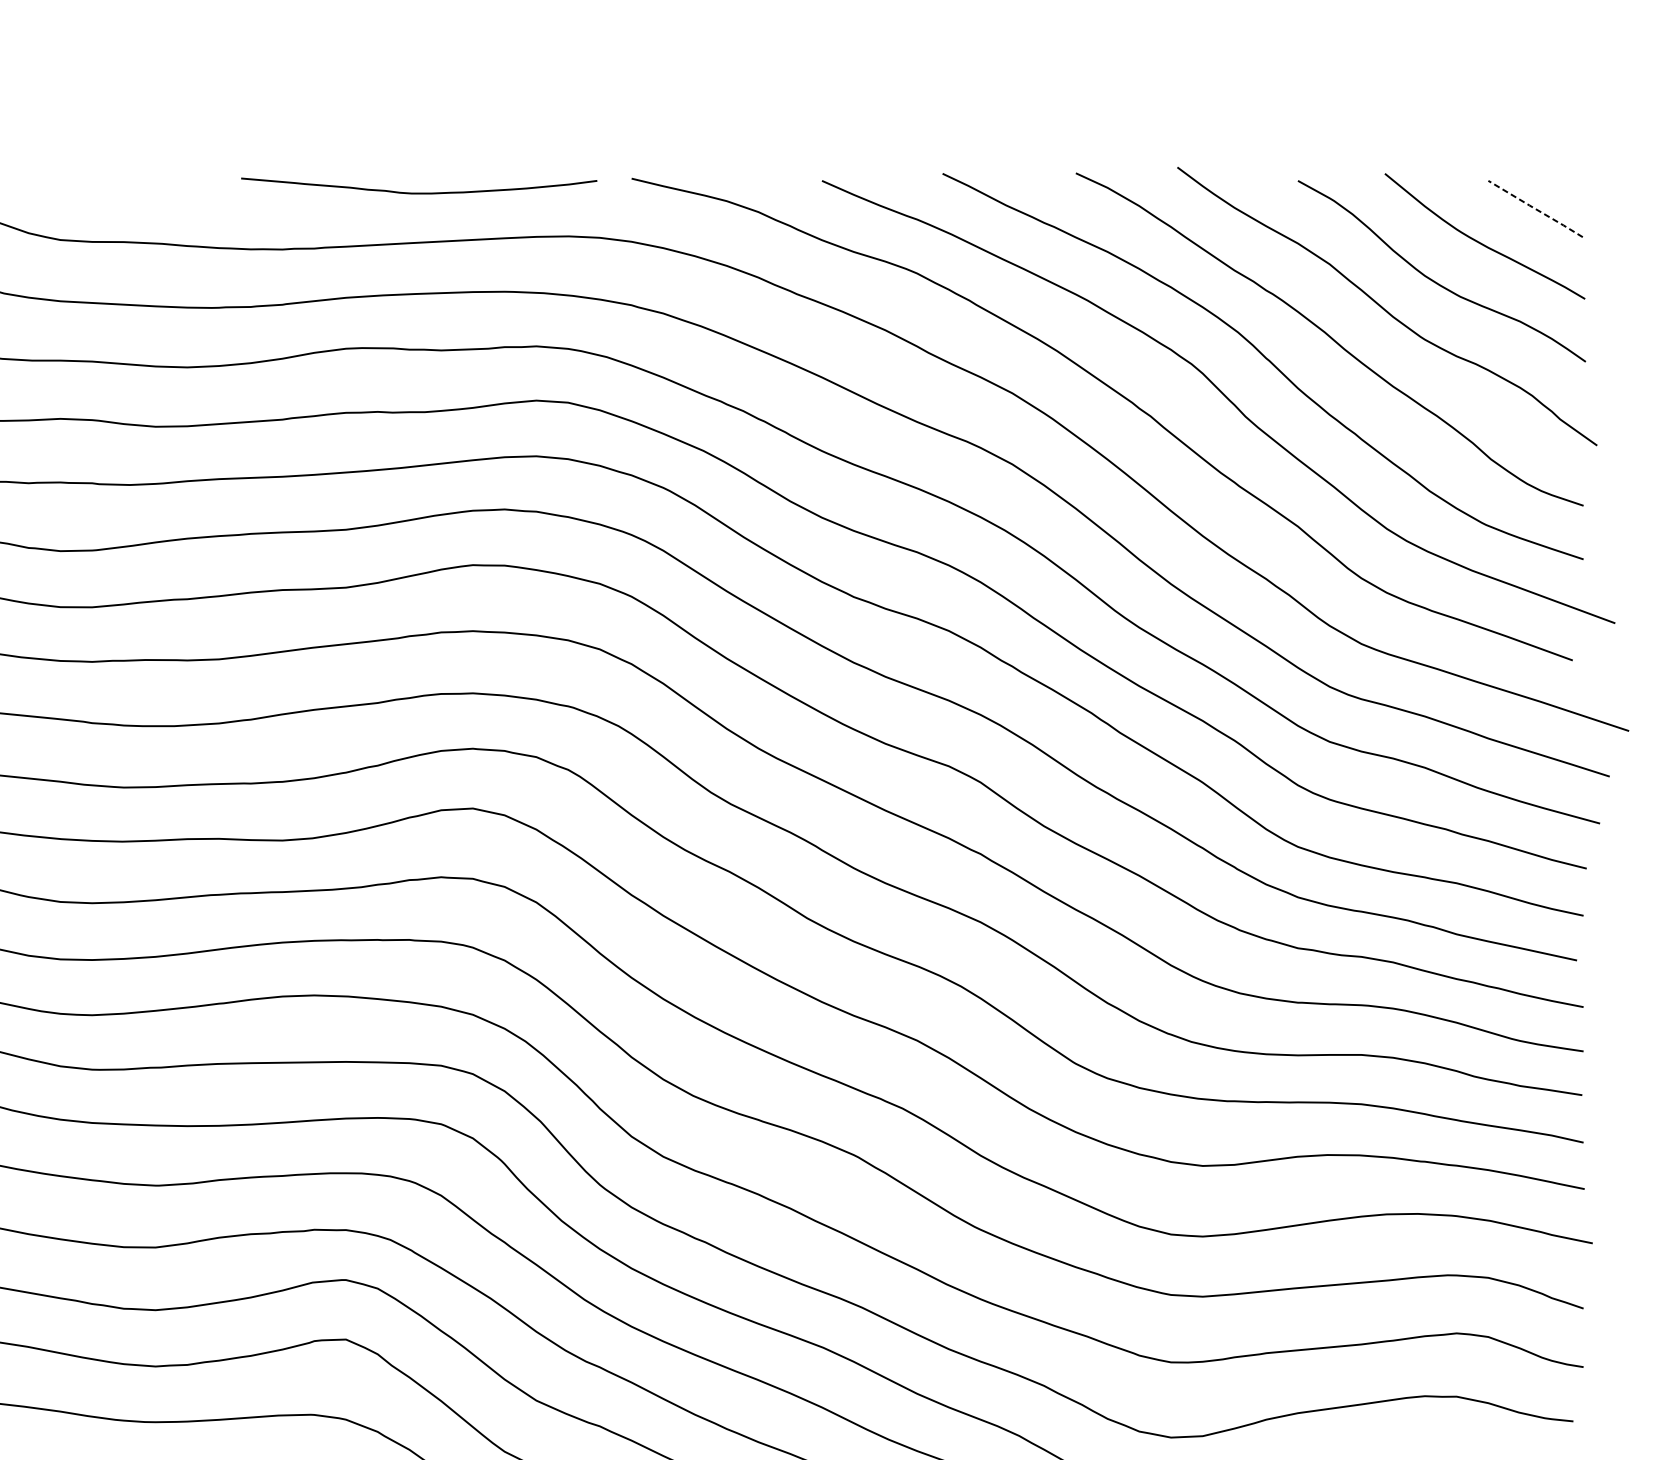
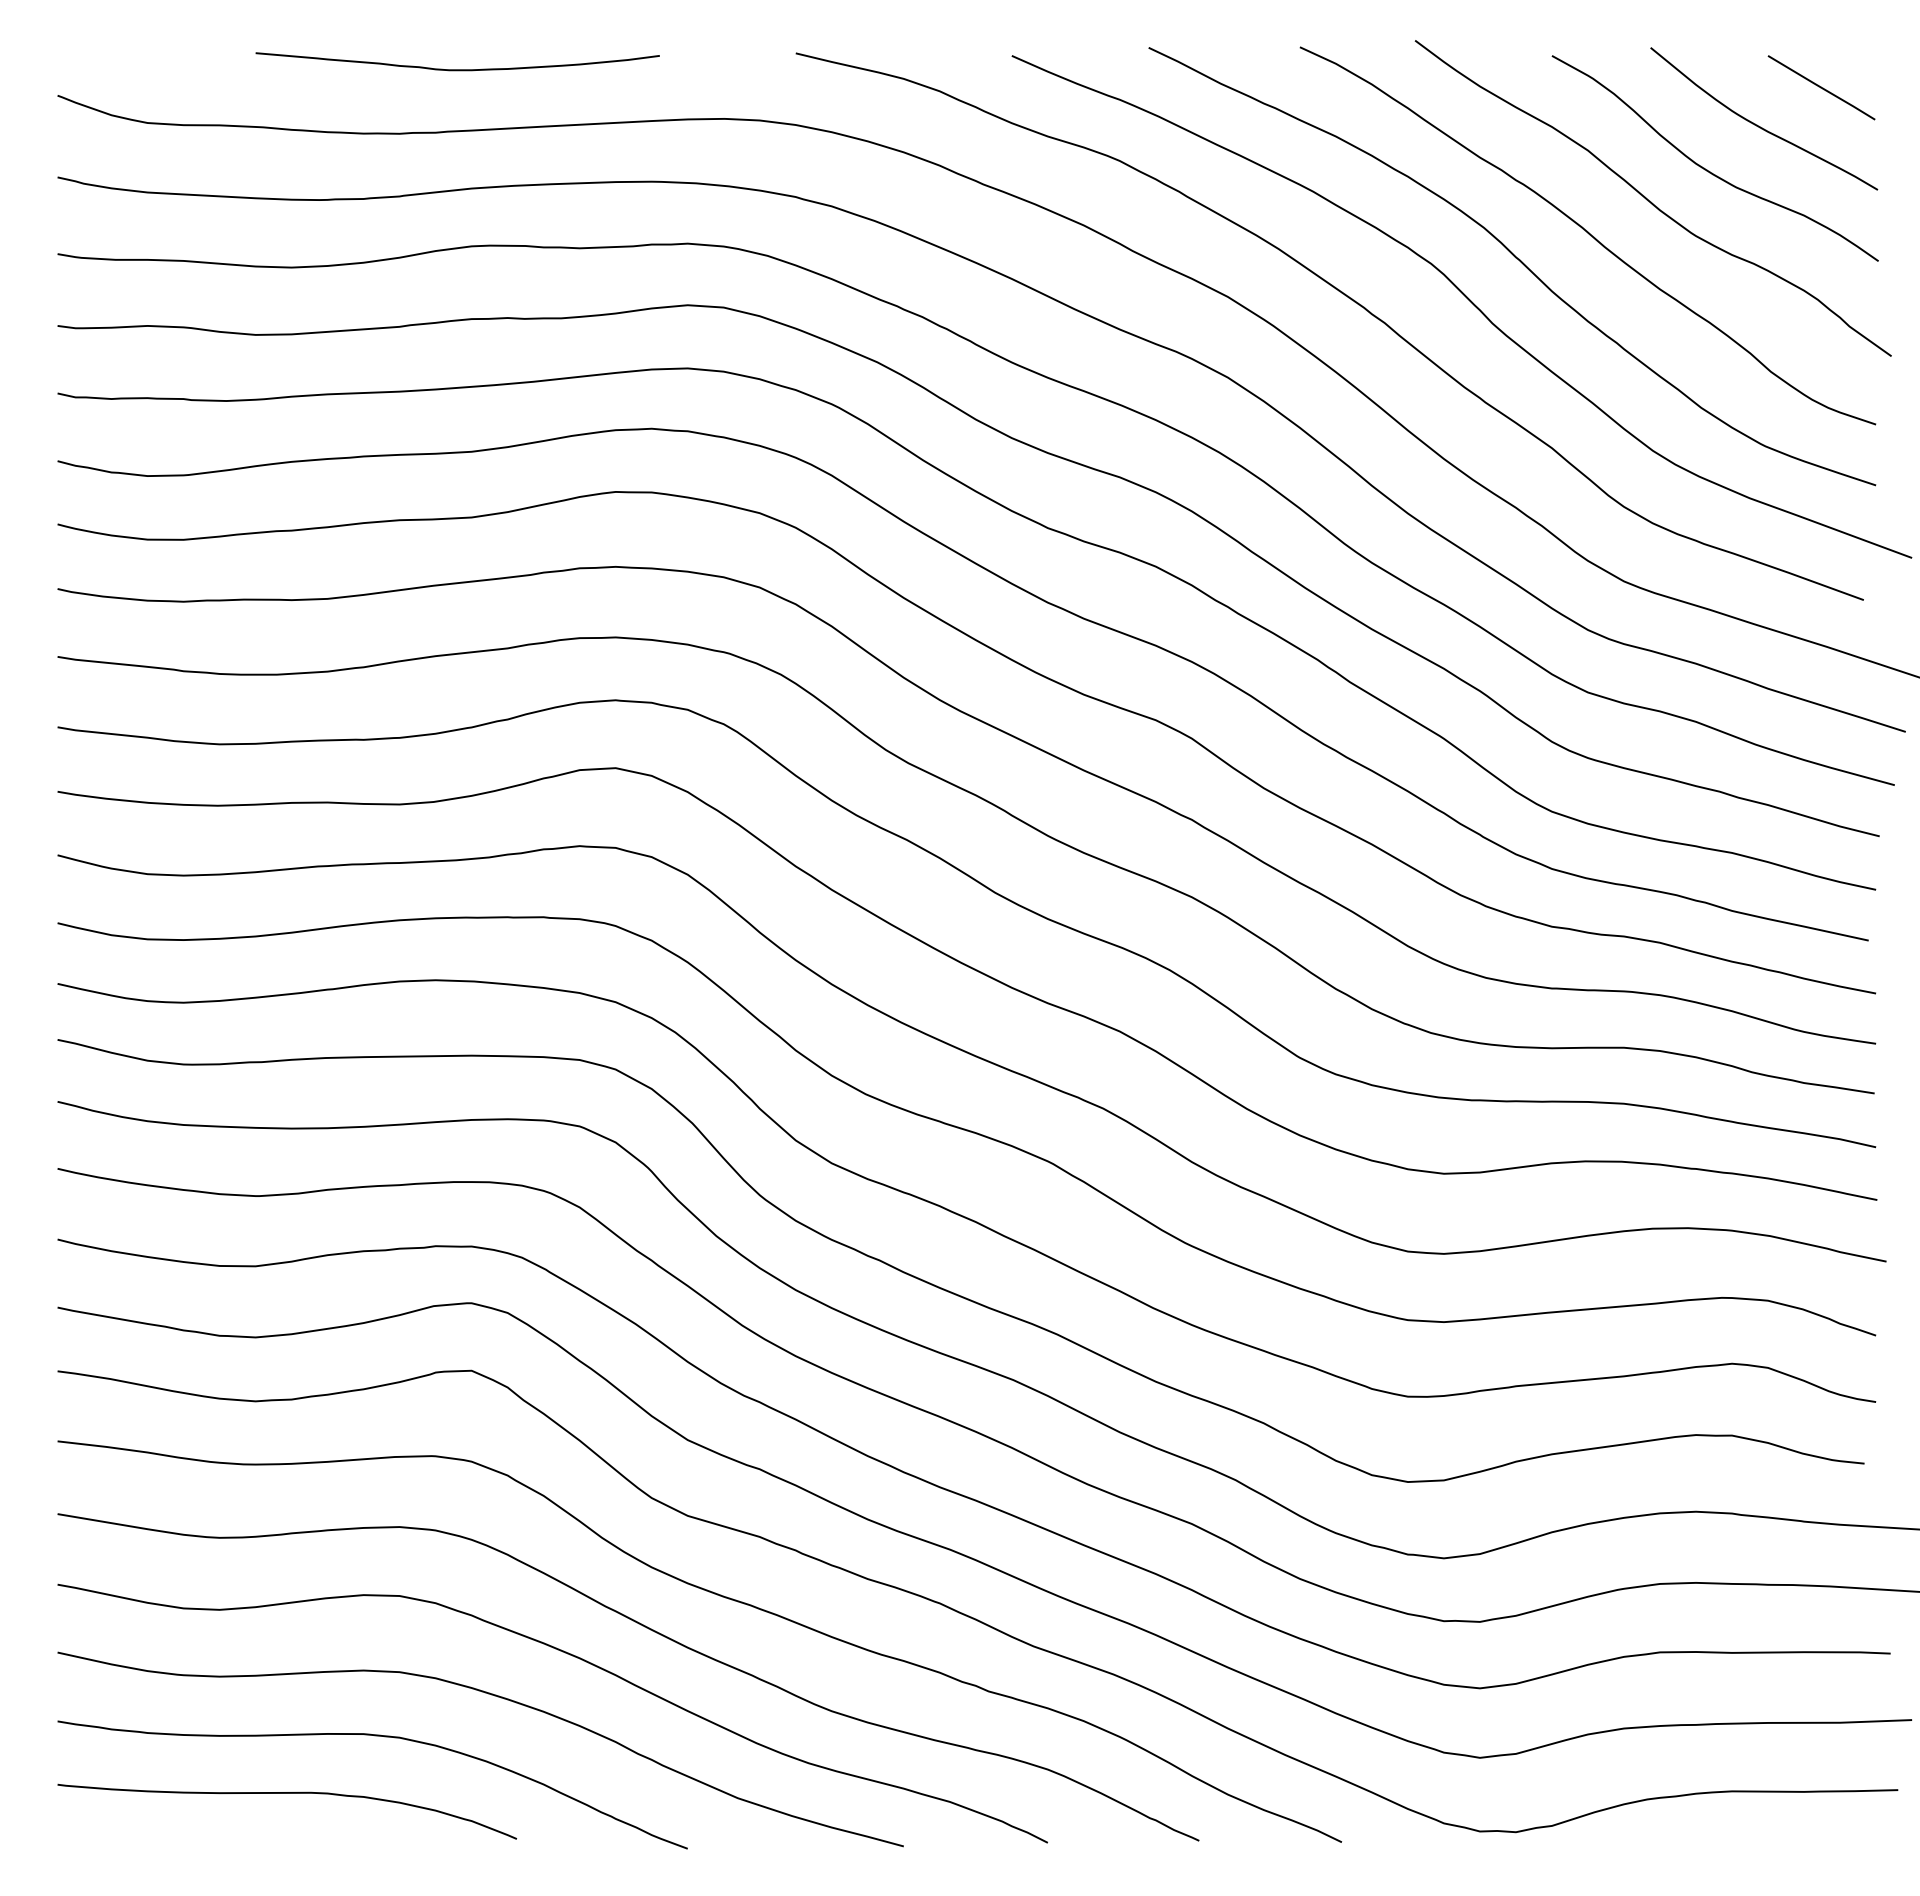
curve: (419, 192) -> (457, 69), moved
line: (1535, 208) -> (1821, 87), dashed -> solid

